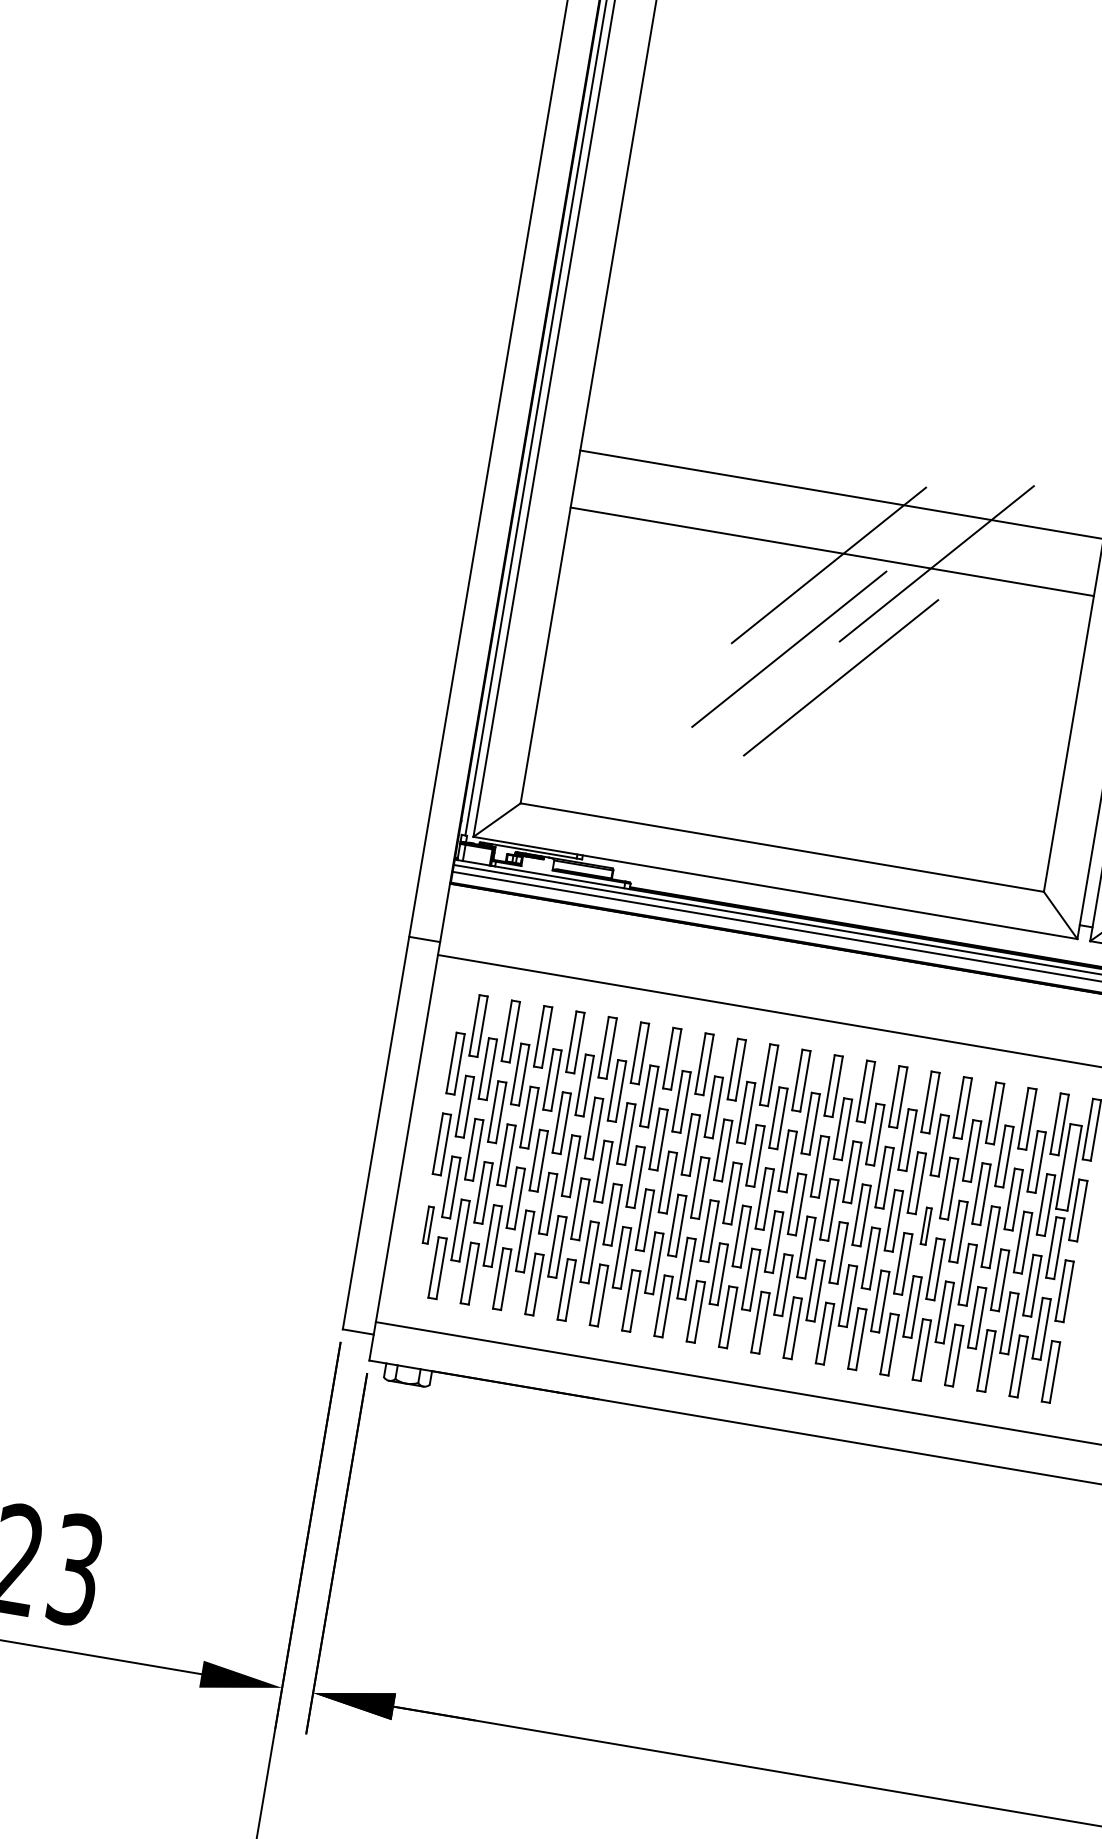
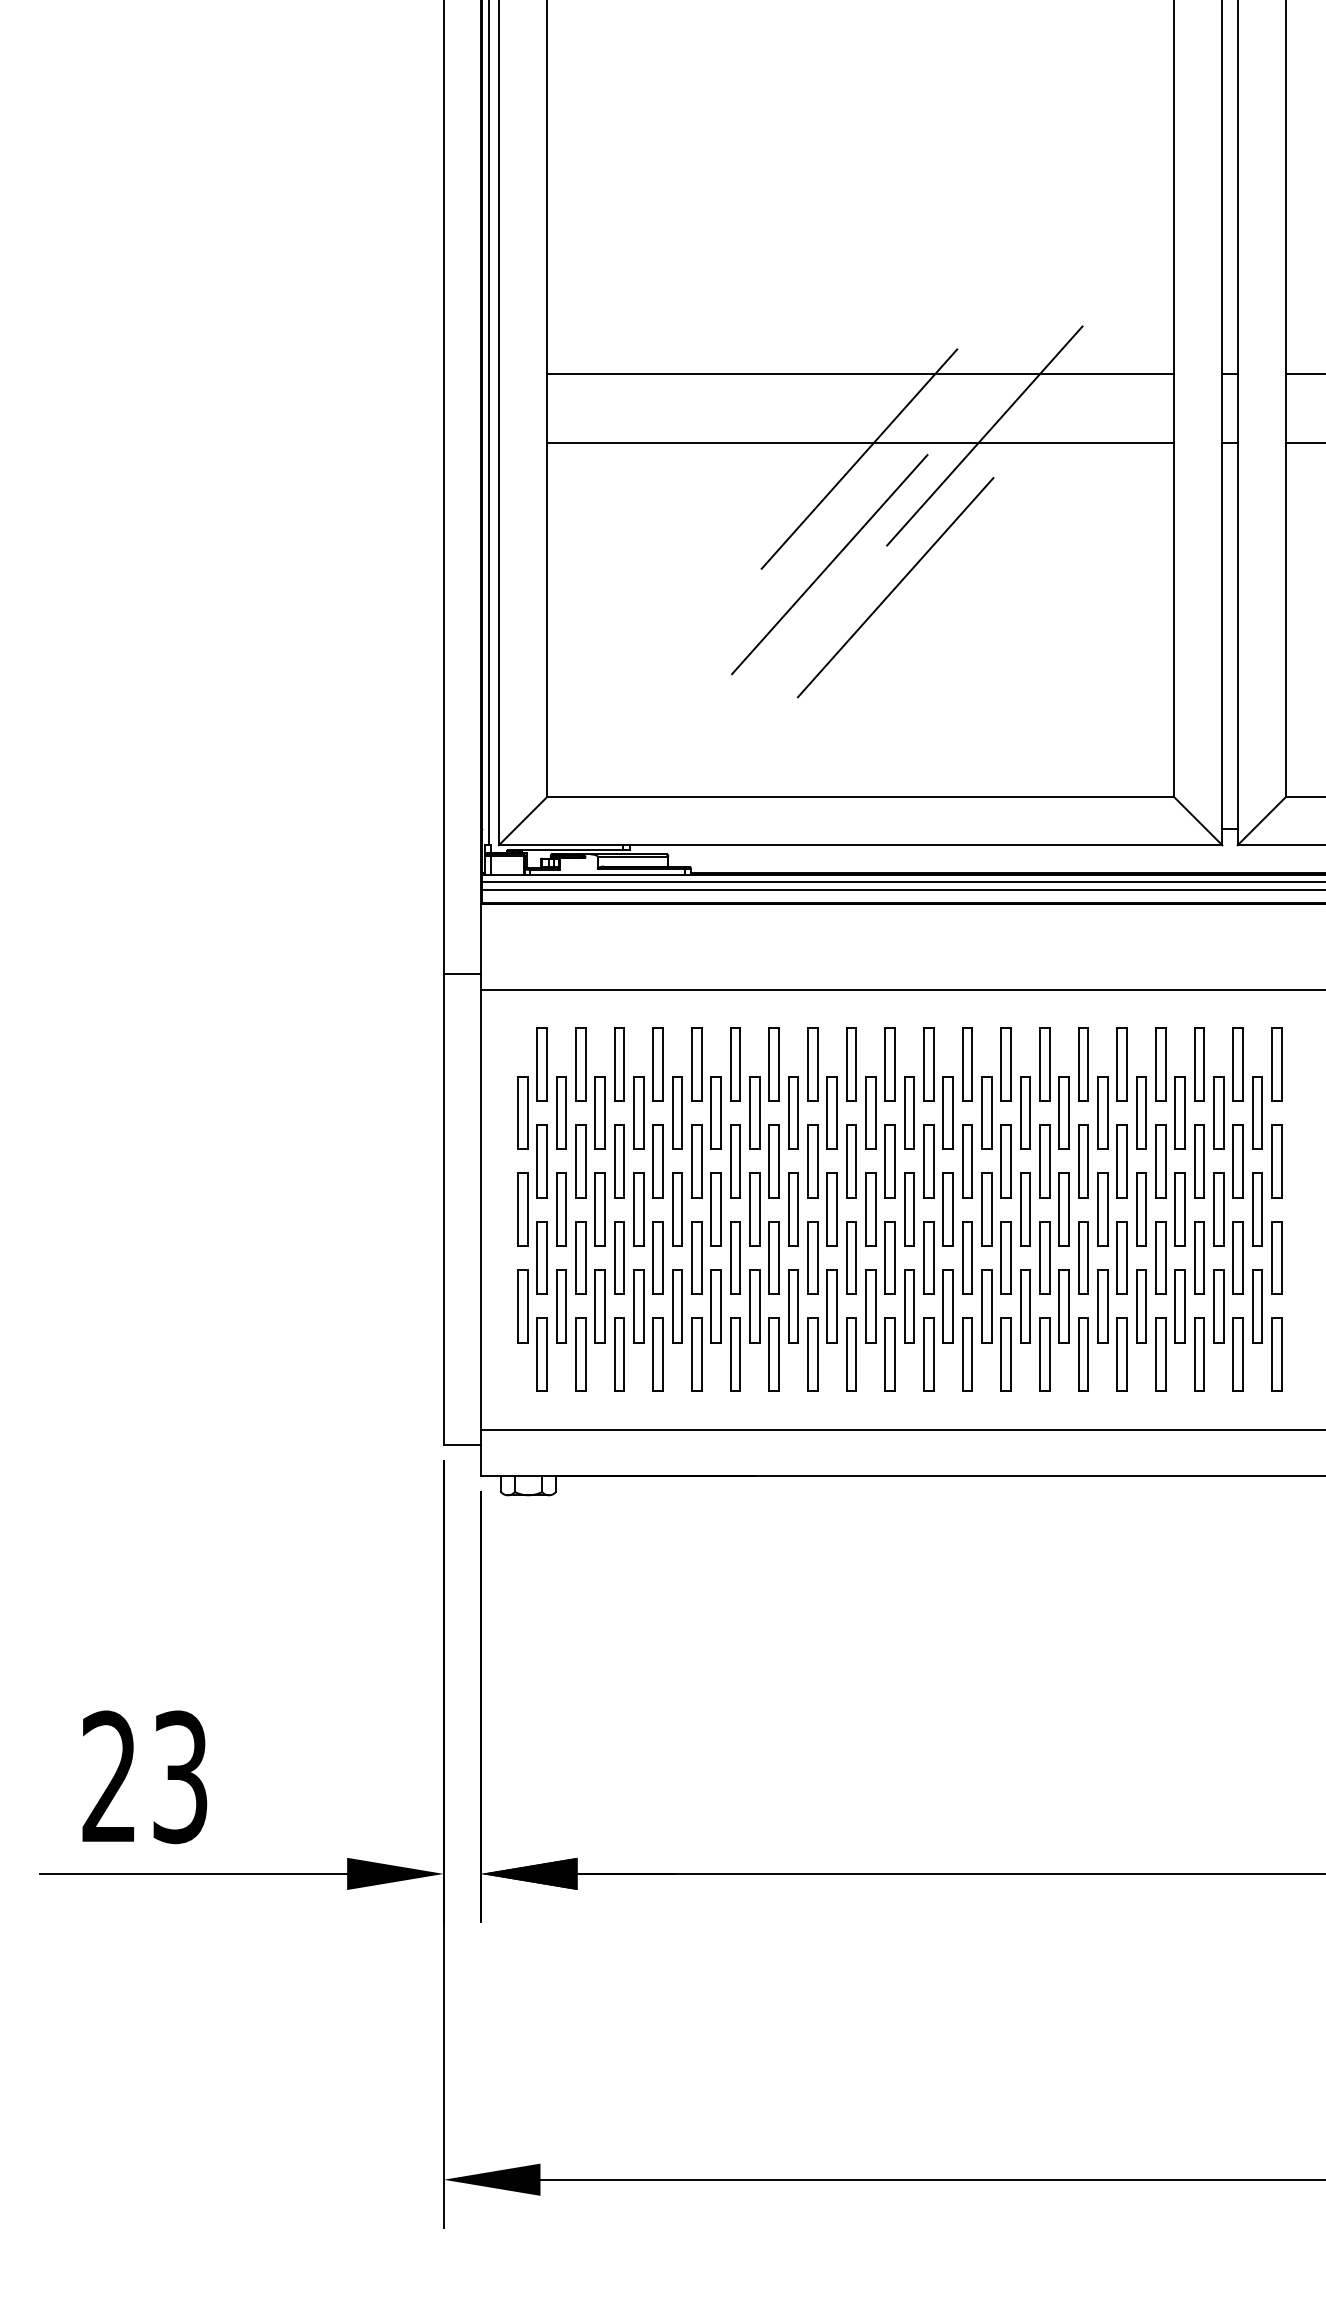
part: (1069, 1167) -> (1257, 1112), size x0.71
part: (428, 1225) -> (522, 1306), size x1.67
part: (925, 1226) -> (1102, 1209), size x1.67

